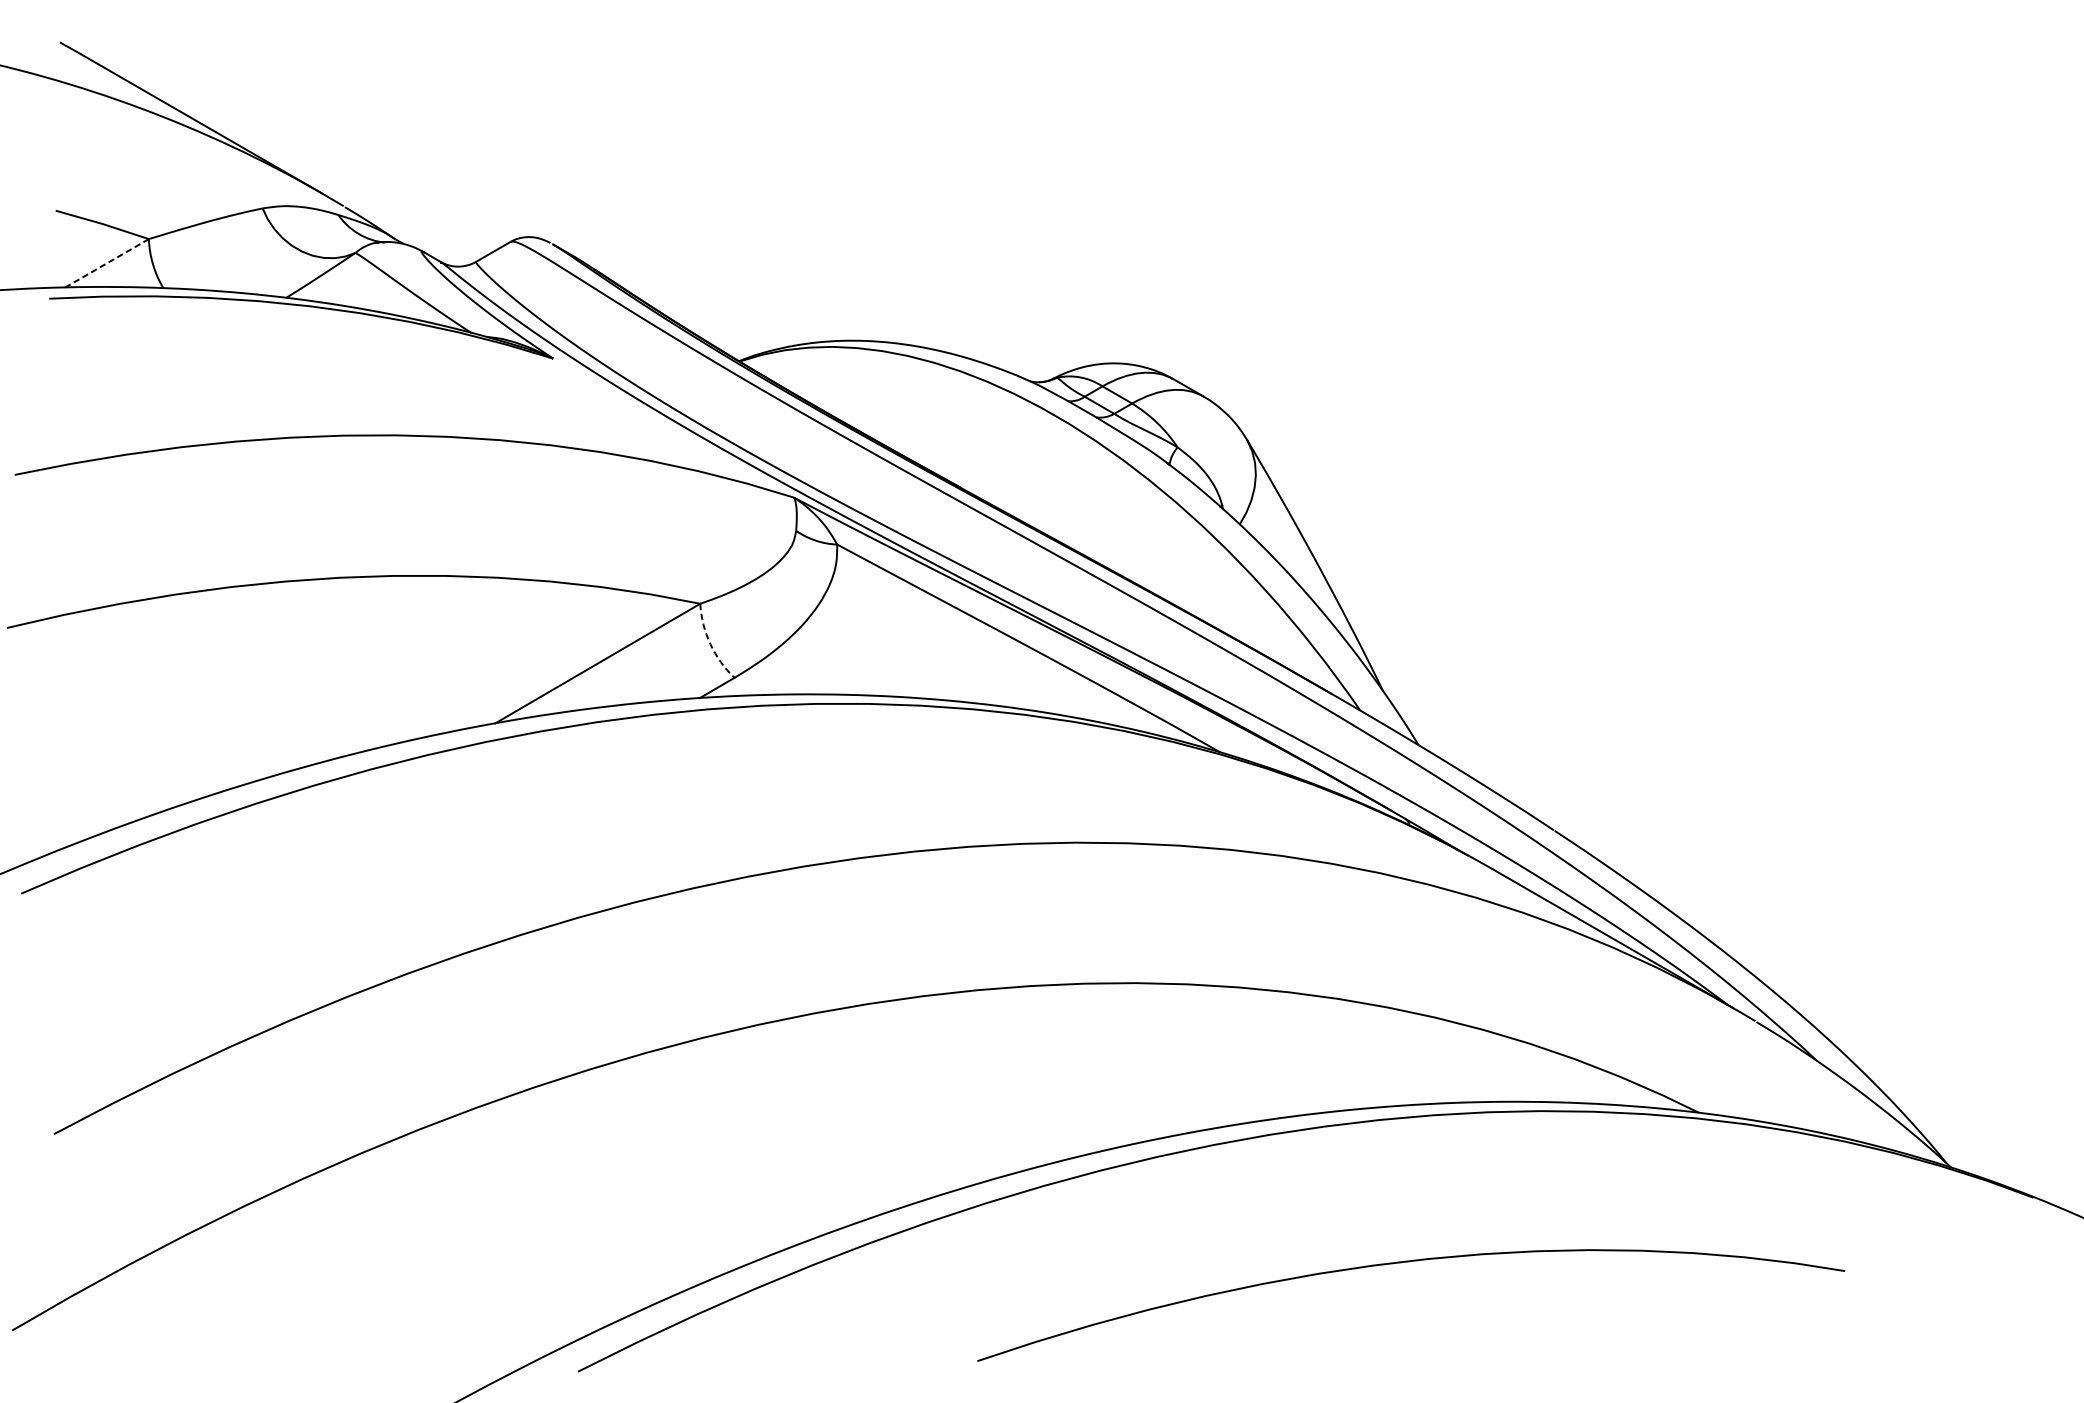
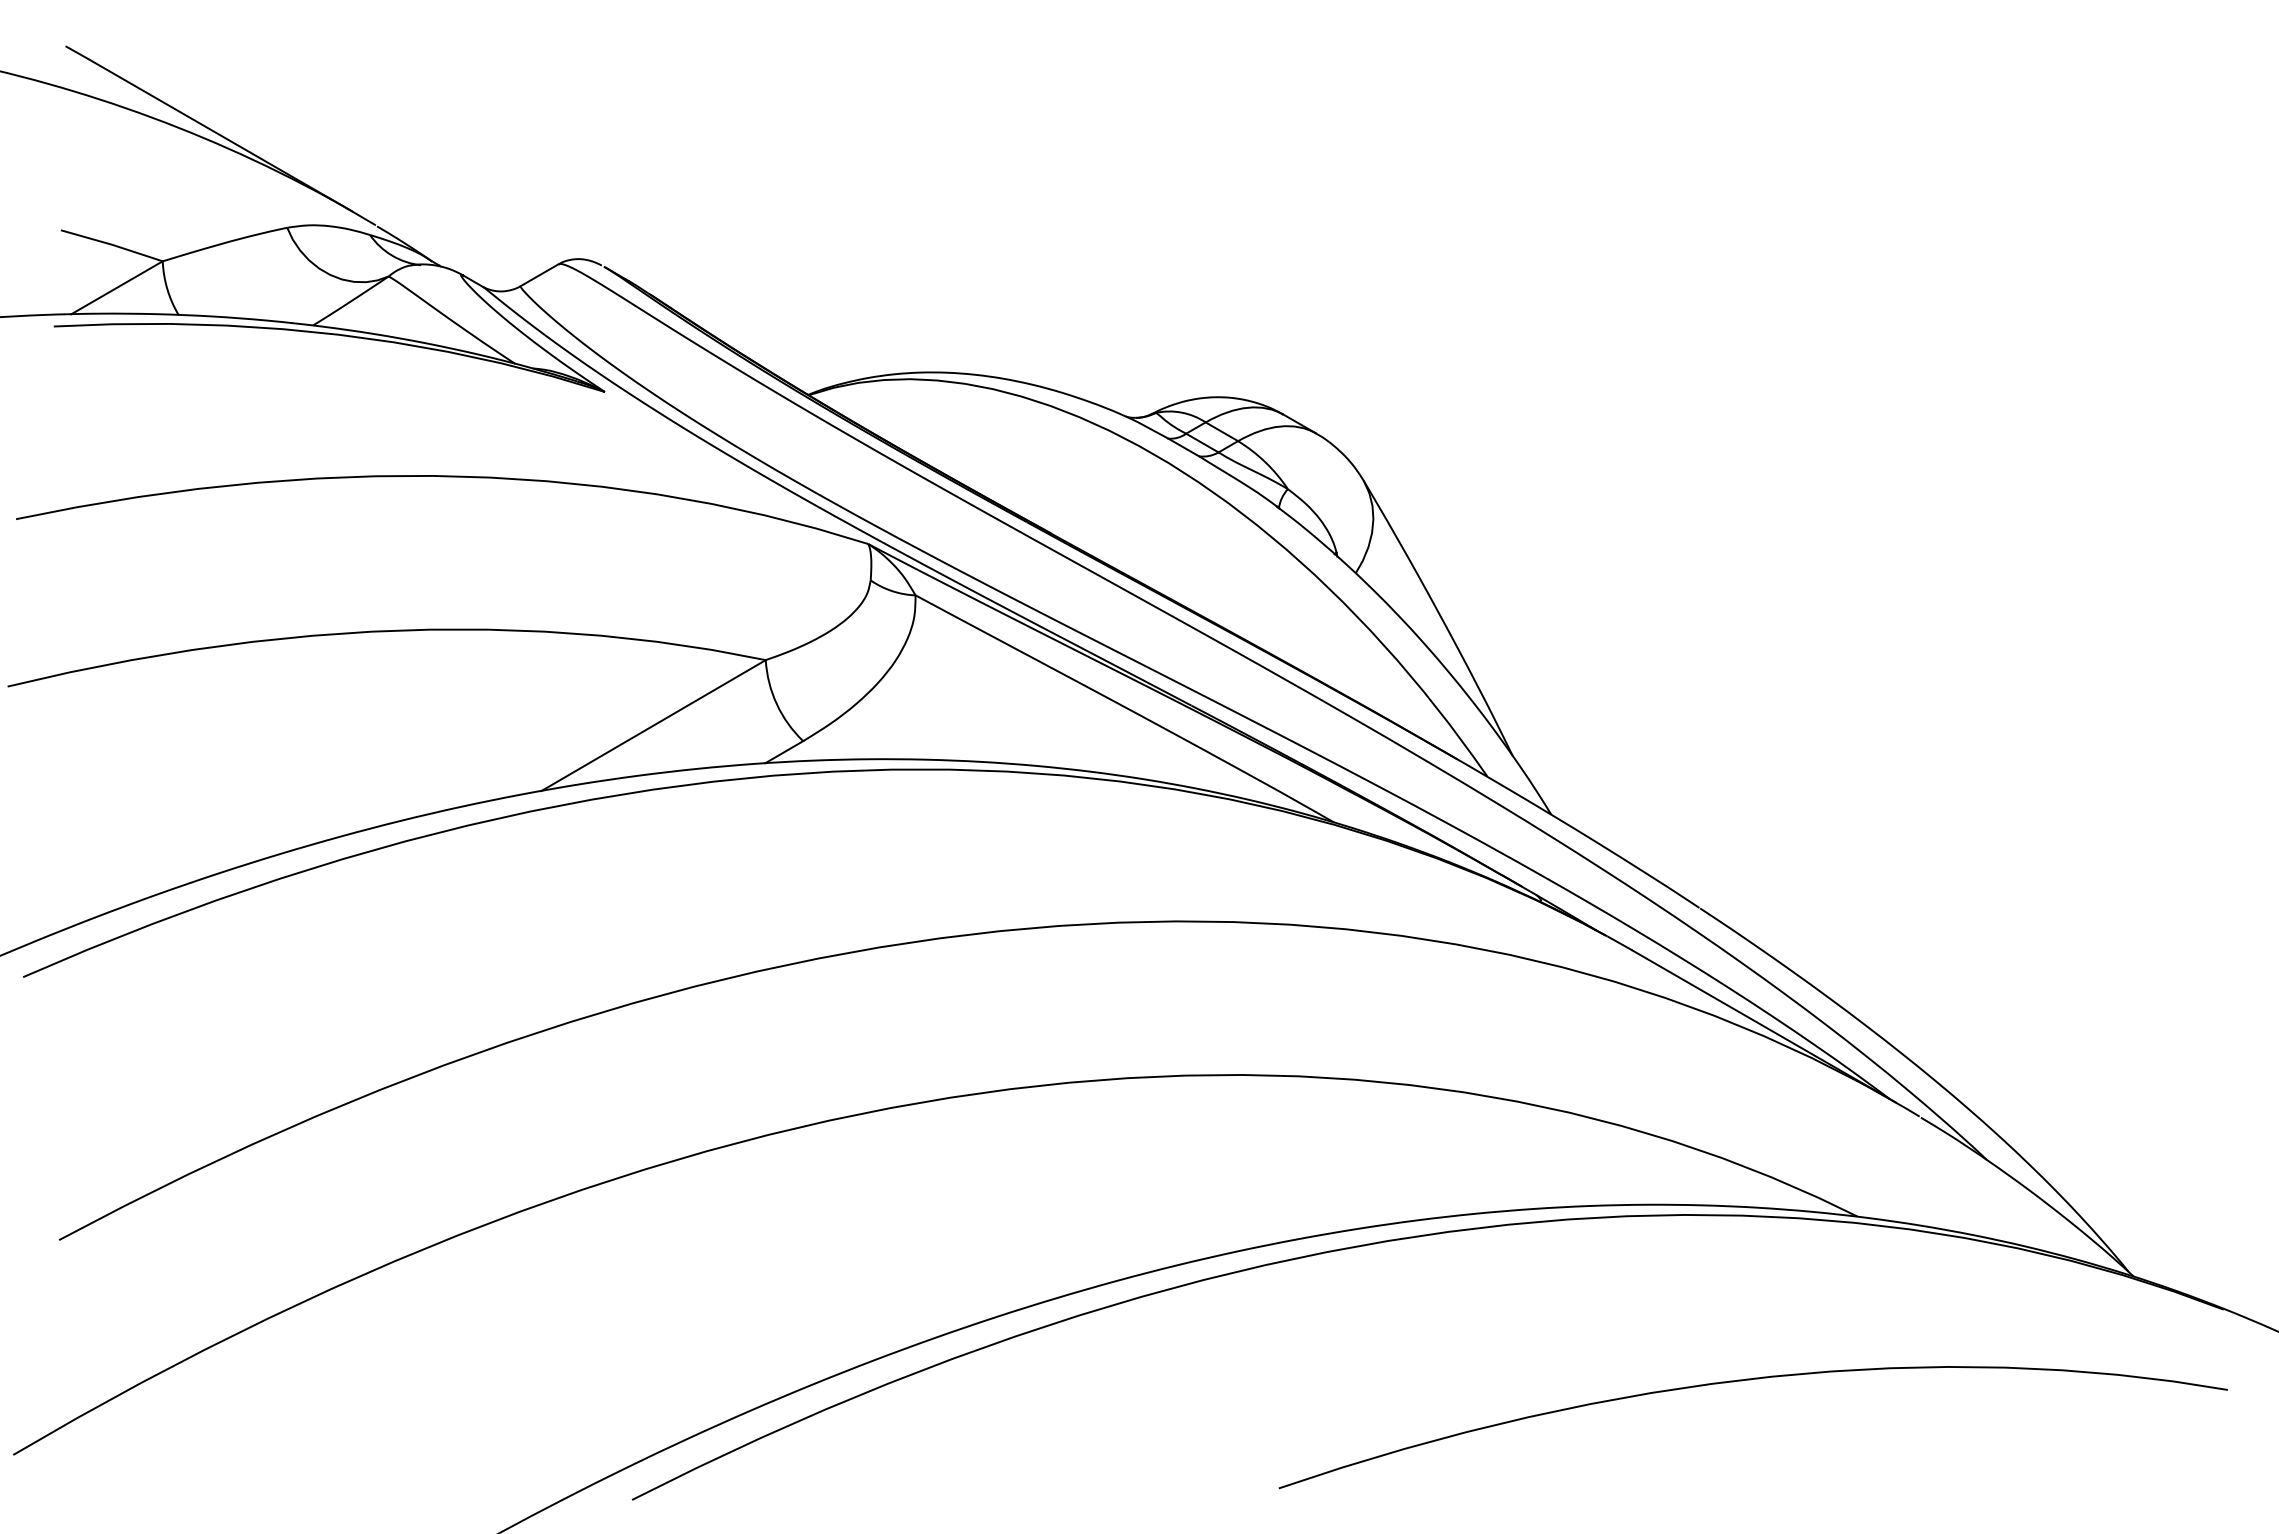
line: (106, 263) -> (116, 287), dashed -> solid
arc: (710, 644) -> (776, 704), dashed -> solid
curve: (1408, 1262) -> (1750, 1380), moved

